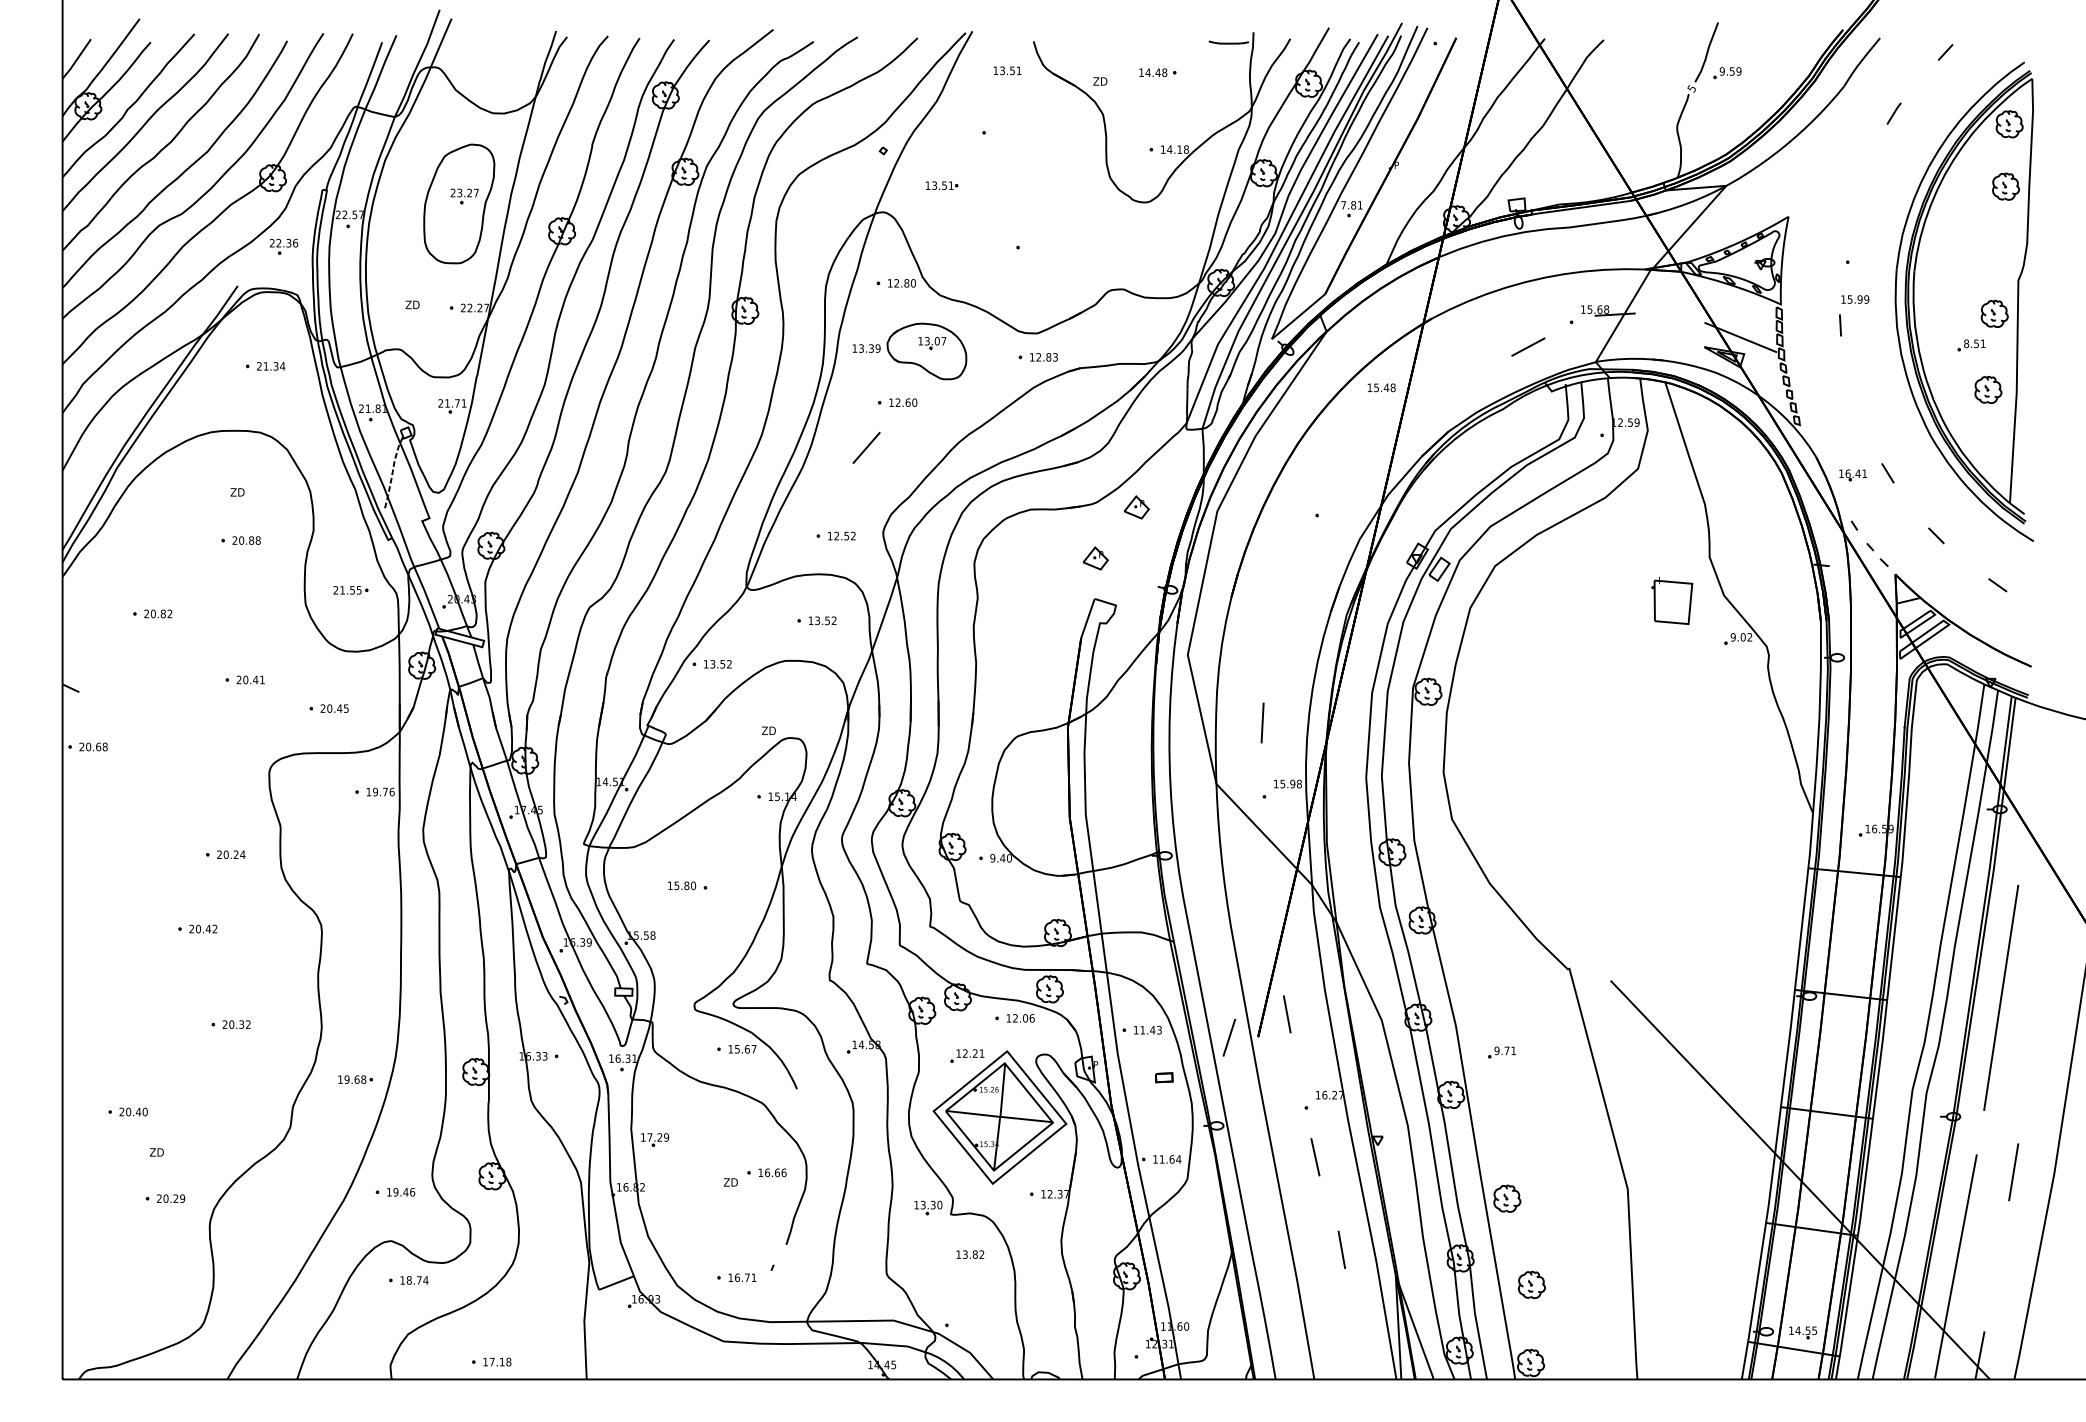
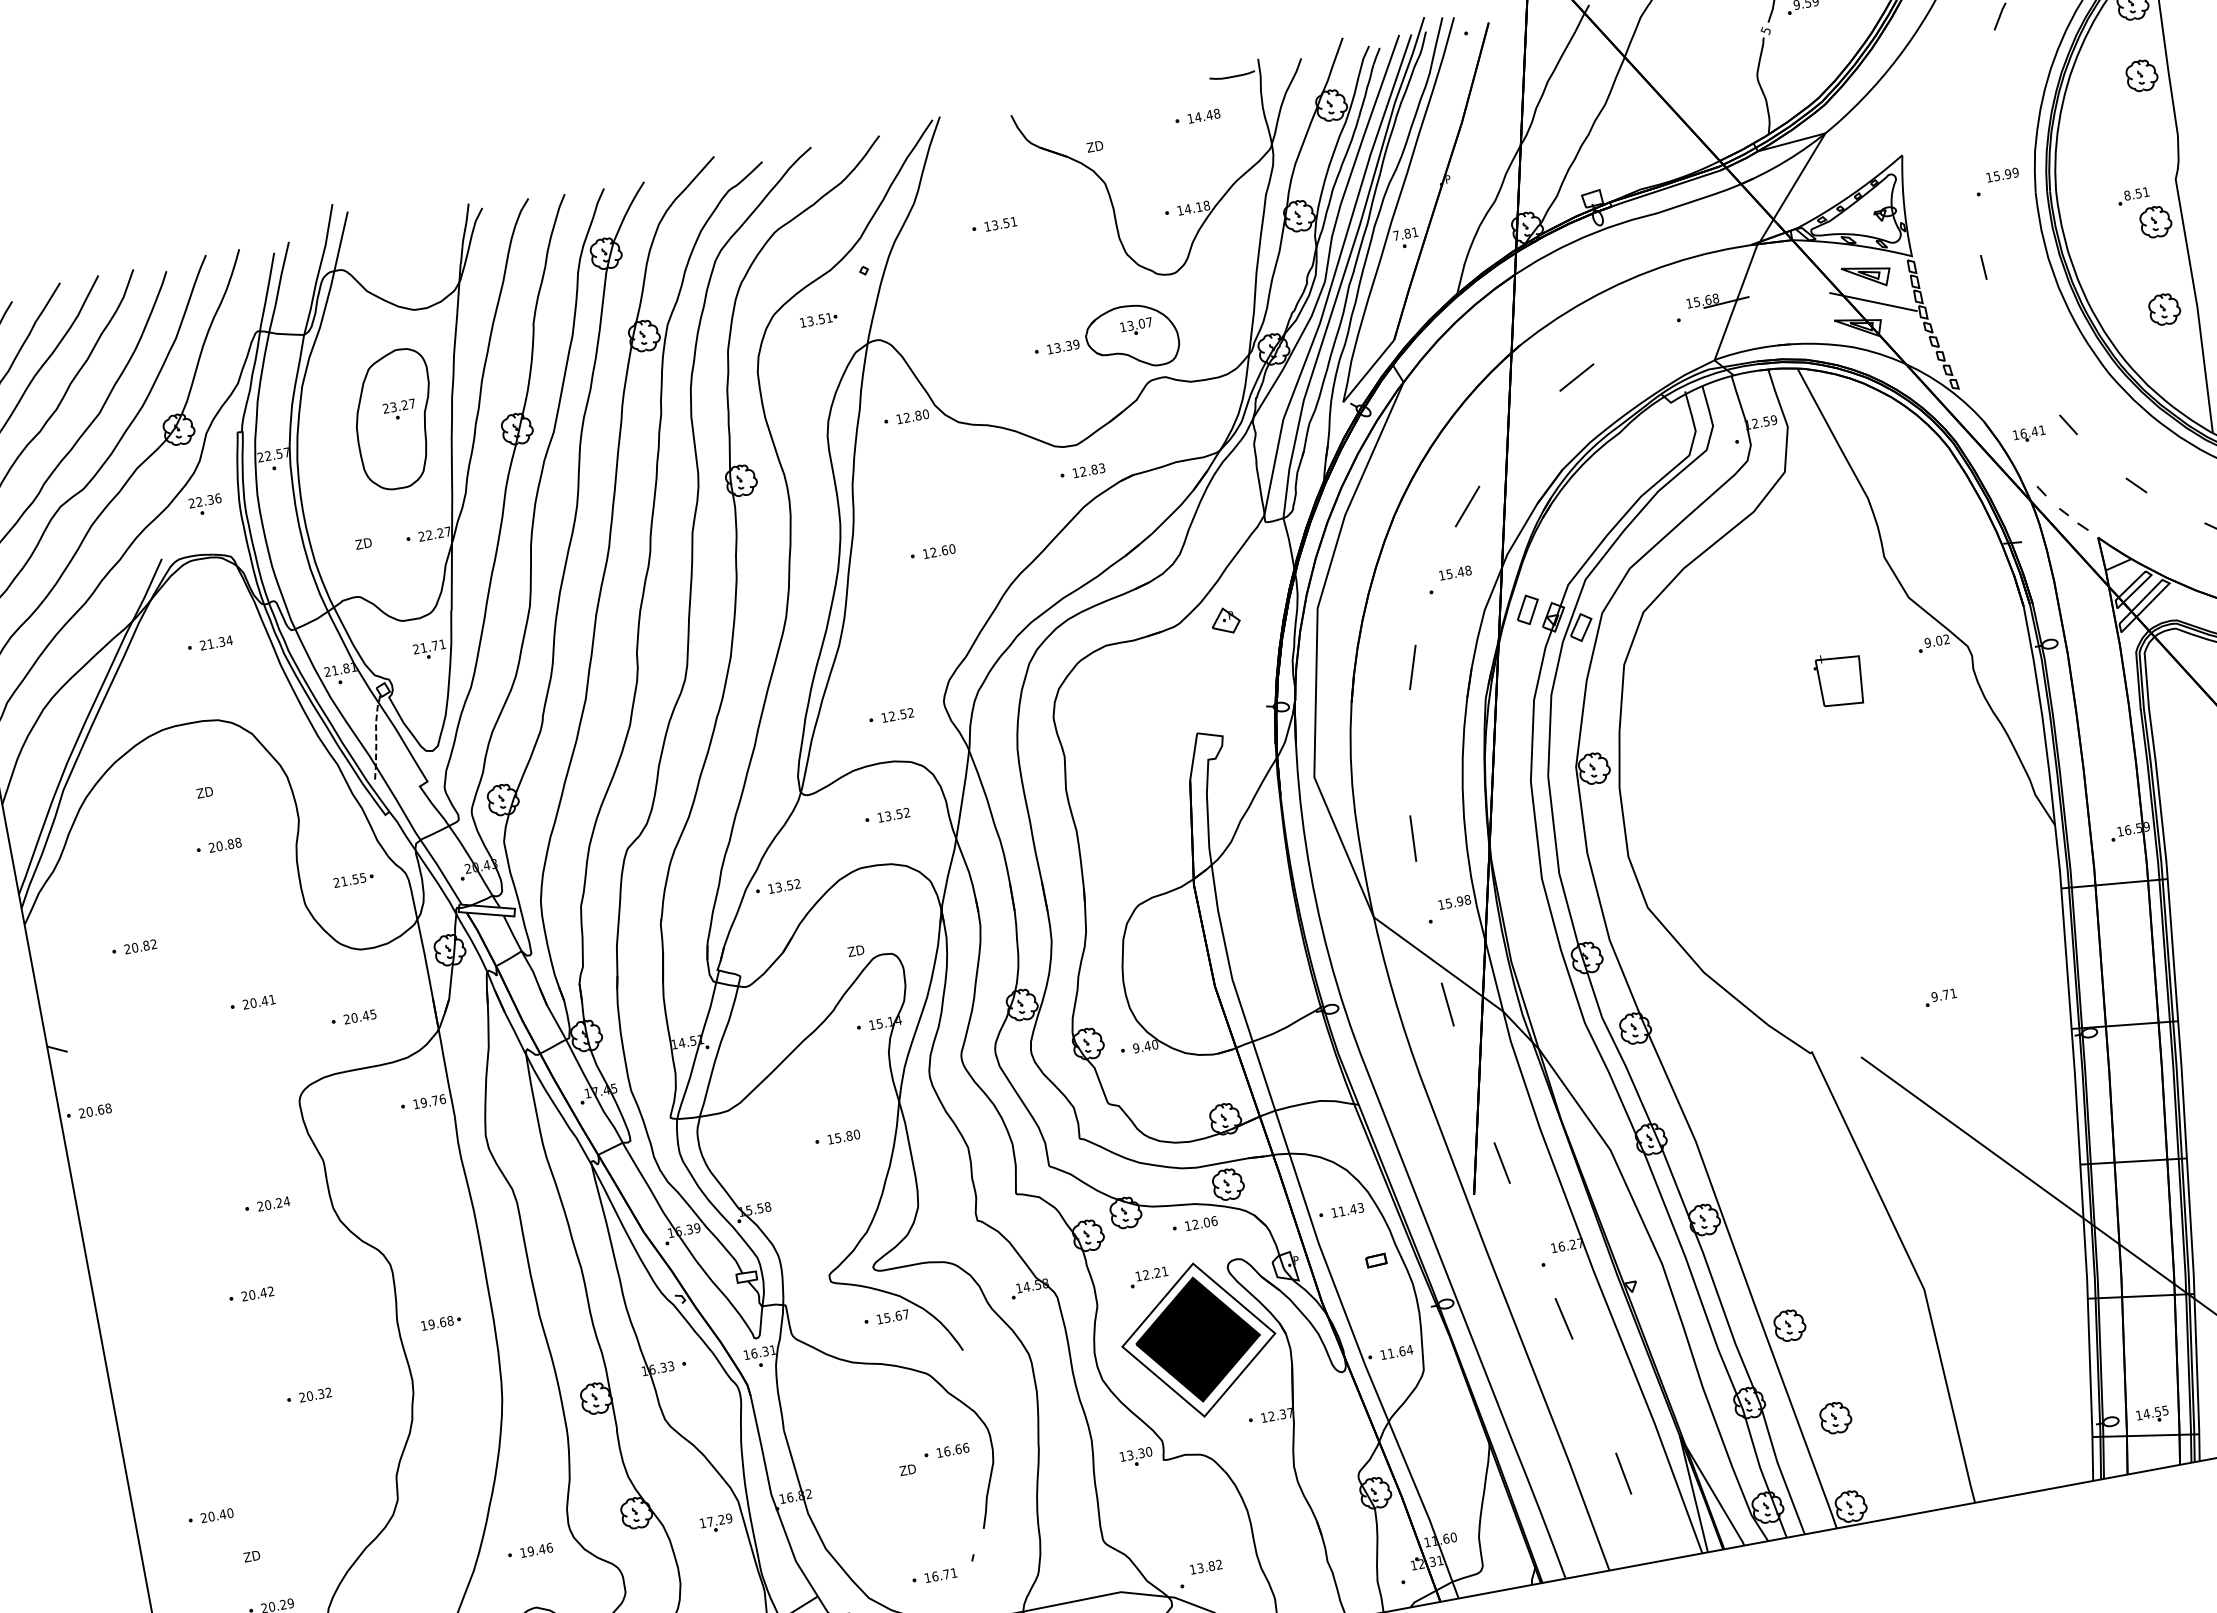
text: (1007, 70) -> (1000, 223), moved
text: (1153, 72) -> (1204, 115), moved
part: (941, 185) -> (818, 319), moved
text: (1855, 299) -> (2002, 175), moved
part: (1739, 314) -> (1867, 276), added
part: (1971, 345) -> (2133, 196), moved
line: (1528, 346) -> (1576, 376), moved
part: (909, 351) -> (1112, 341), moved
text: (1381, 387) -> (1455, 572), moved
line: (866, 447) -> (1467, 506), moved
part: (1396, 545) -> (1527, 609), added
part: (1095, 558) -> (1189, 687), removed
part: (1672, 600) -> (1840, 679), moved
line: (1265, 869) -> (1447, 1003), added
text: (682, 885) -> (844, 1136), moved
line: (1229, 1037) -> (1412, 667), moved
part: (1501, 1052) -> (1940, 997), moved
part: (355, 1079) -> (441, 1322), moved
fill: (999, 1116) -> (1198, 1339), added
part: (655, 1139) -> (717, 1522), moved
line: (1341, 1249) -> (1623, 1473), moved
text: (970, 1254) -> (1206, 1566), moved

